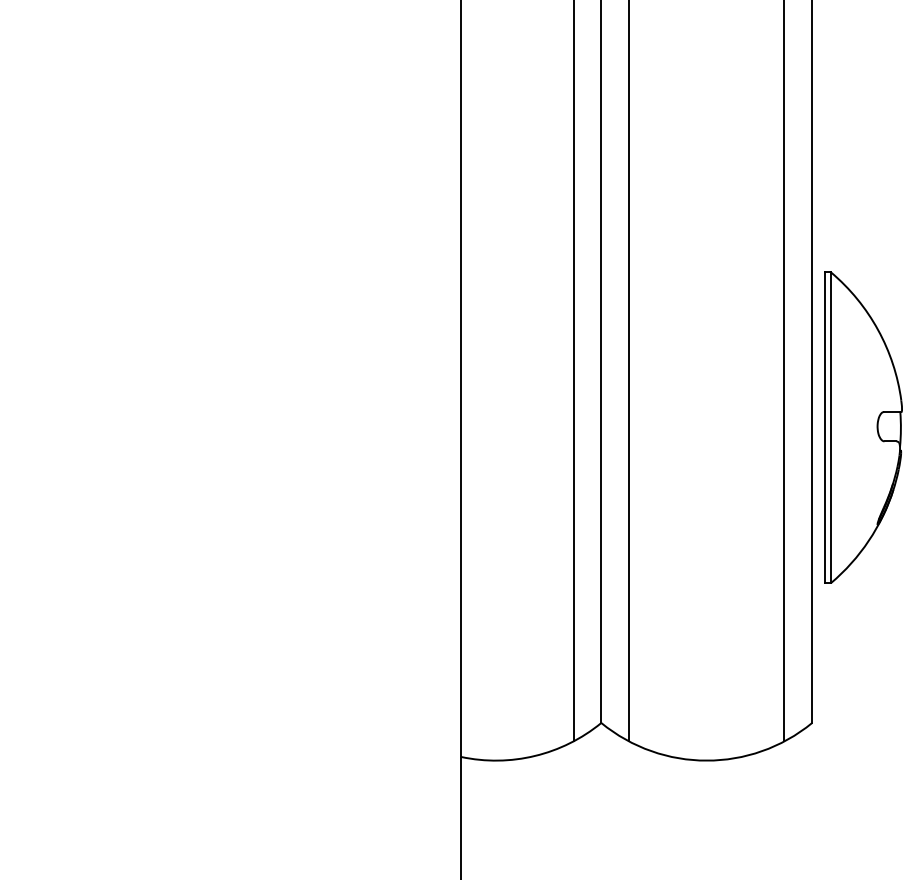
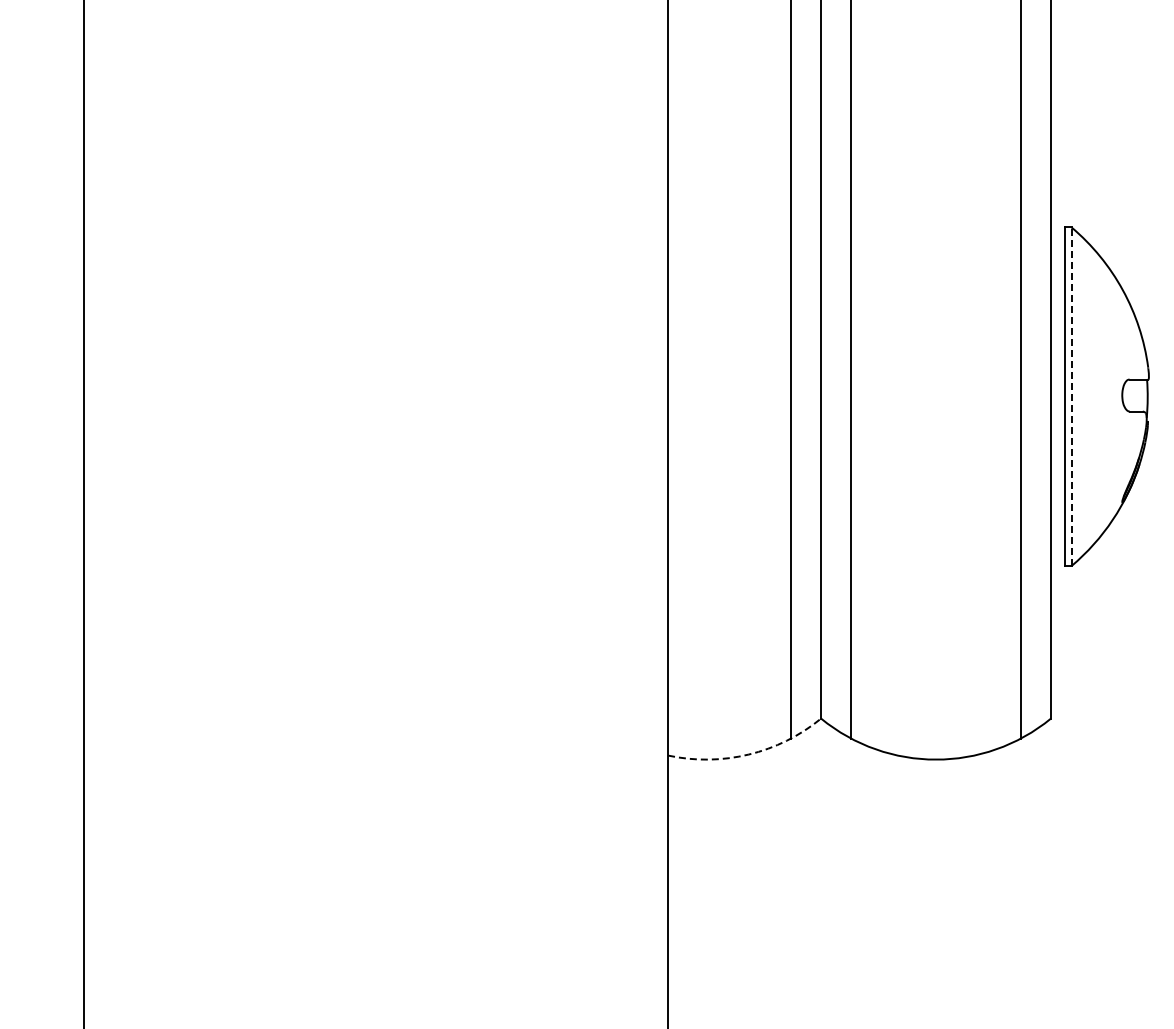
line: (831, 427) -> (1071, 396), solid -> dashed
arc: (534, 755) -> (748, 754), solid -> dashed

